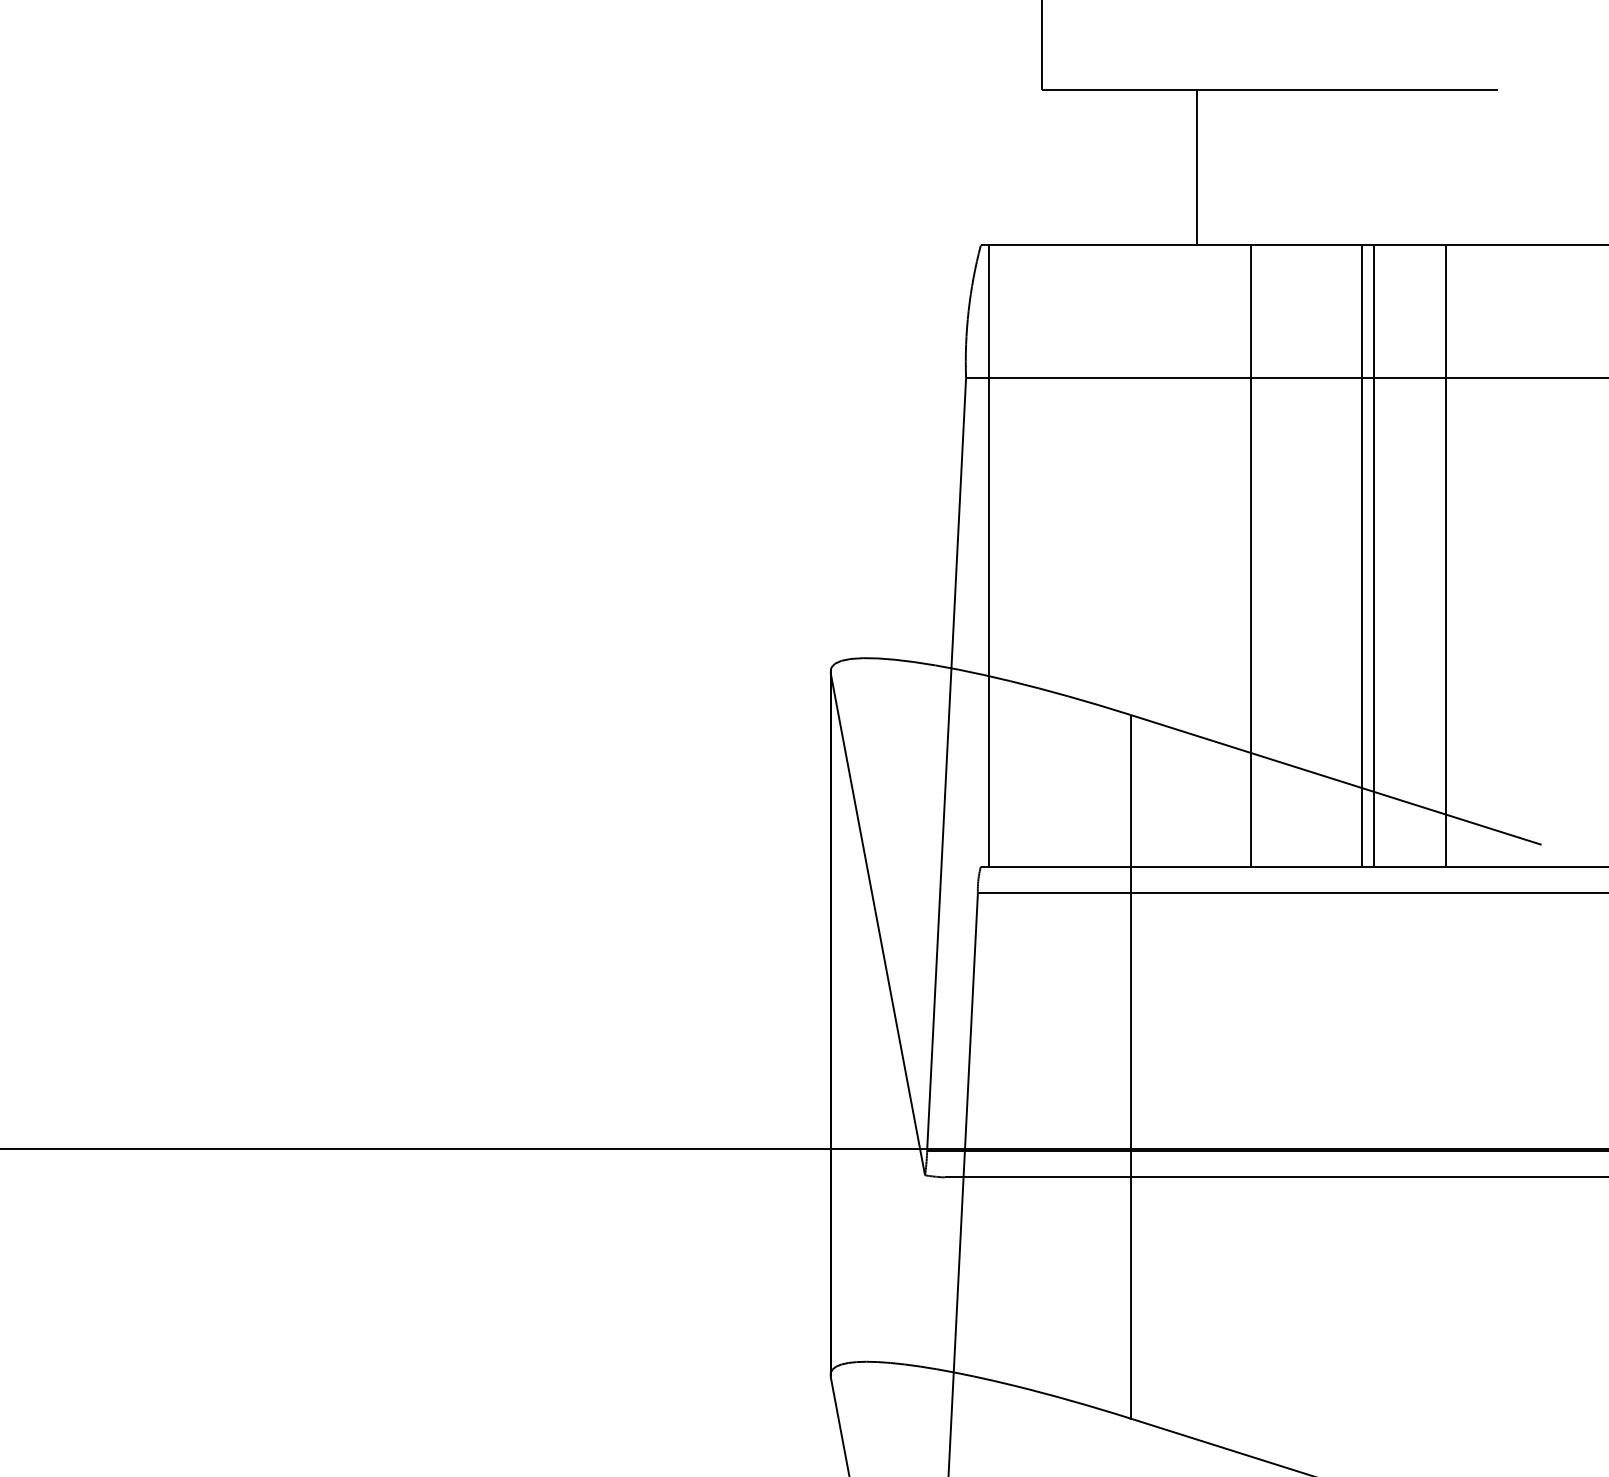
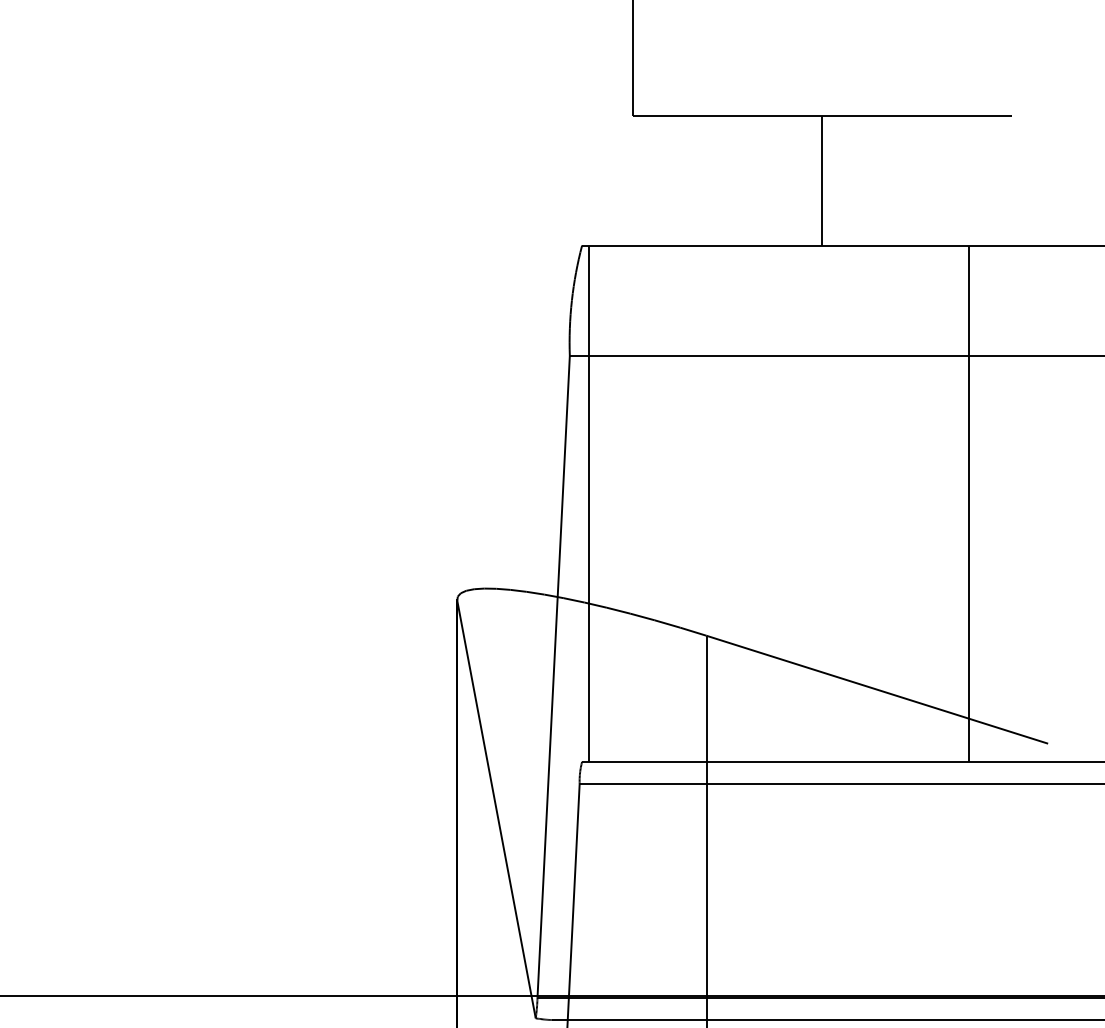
line: (1197, 167) -> (822, 180), moved
line: (1251, 555) -> (807, 503), removed
line: (1361, 555) -> (898, 503), removed
line: (1373, 555) -> (908, 503), removed

